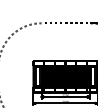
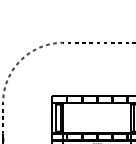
hatch: (65, 76) -> (97, 117), removed

